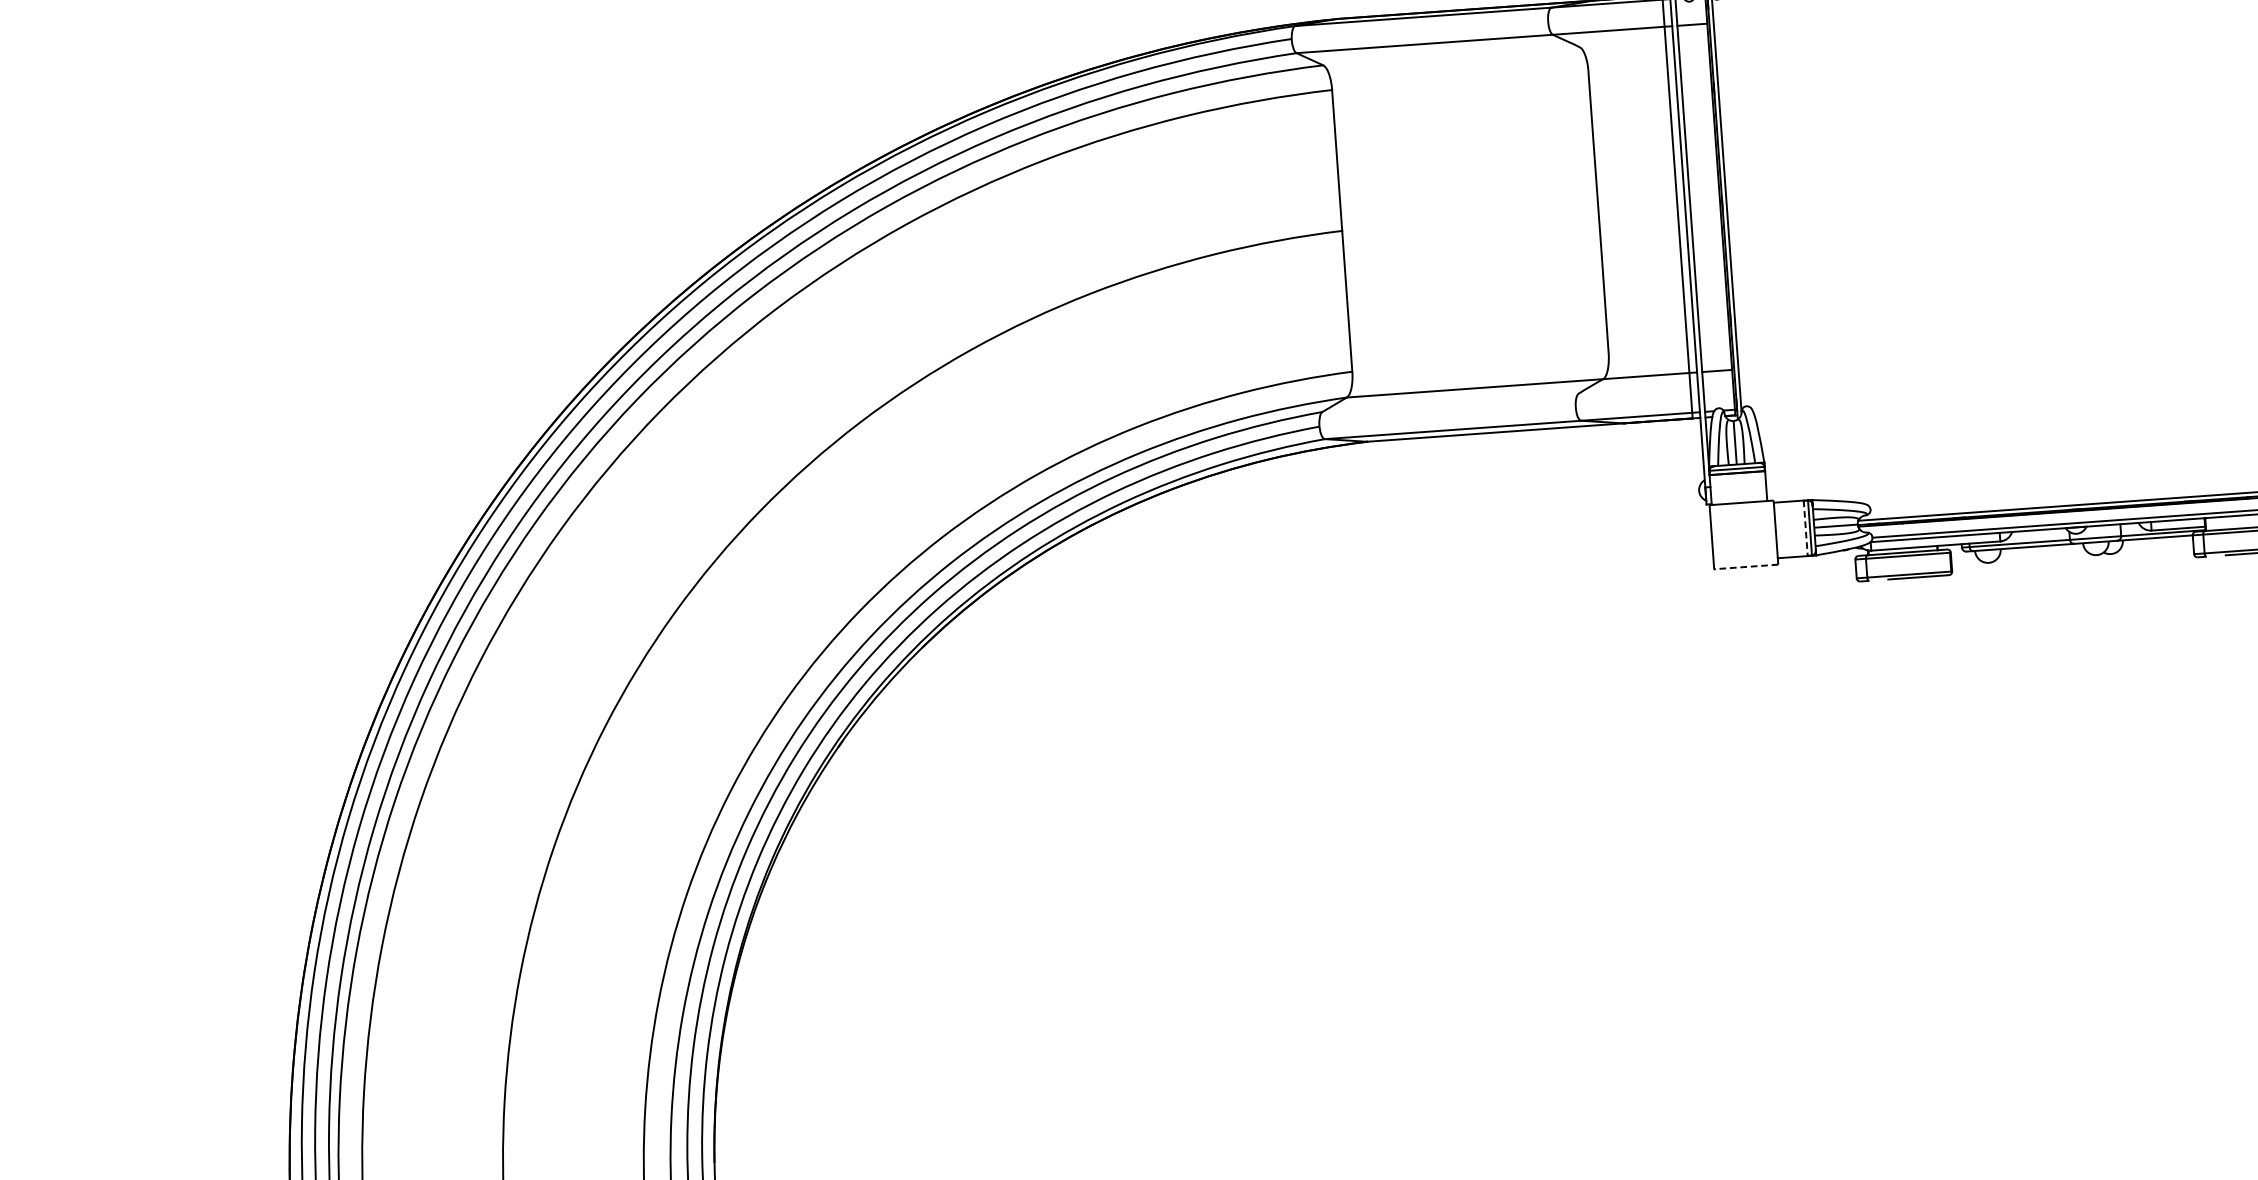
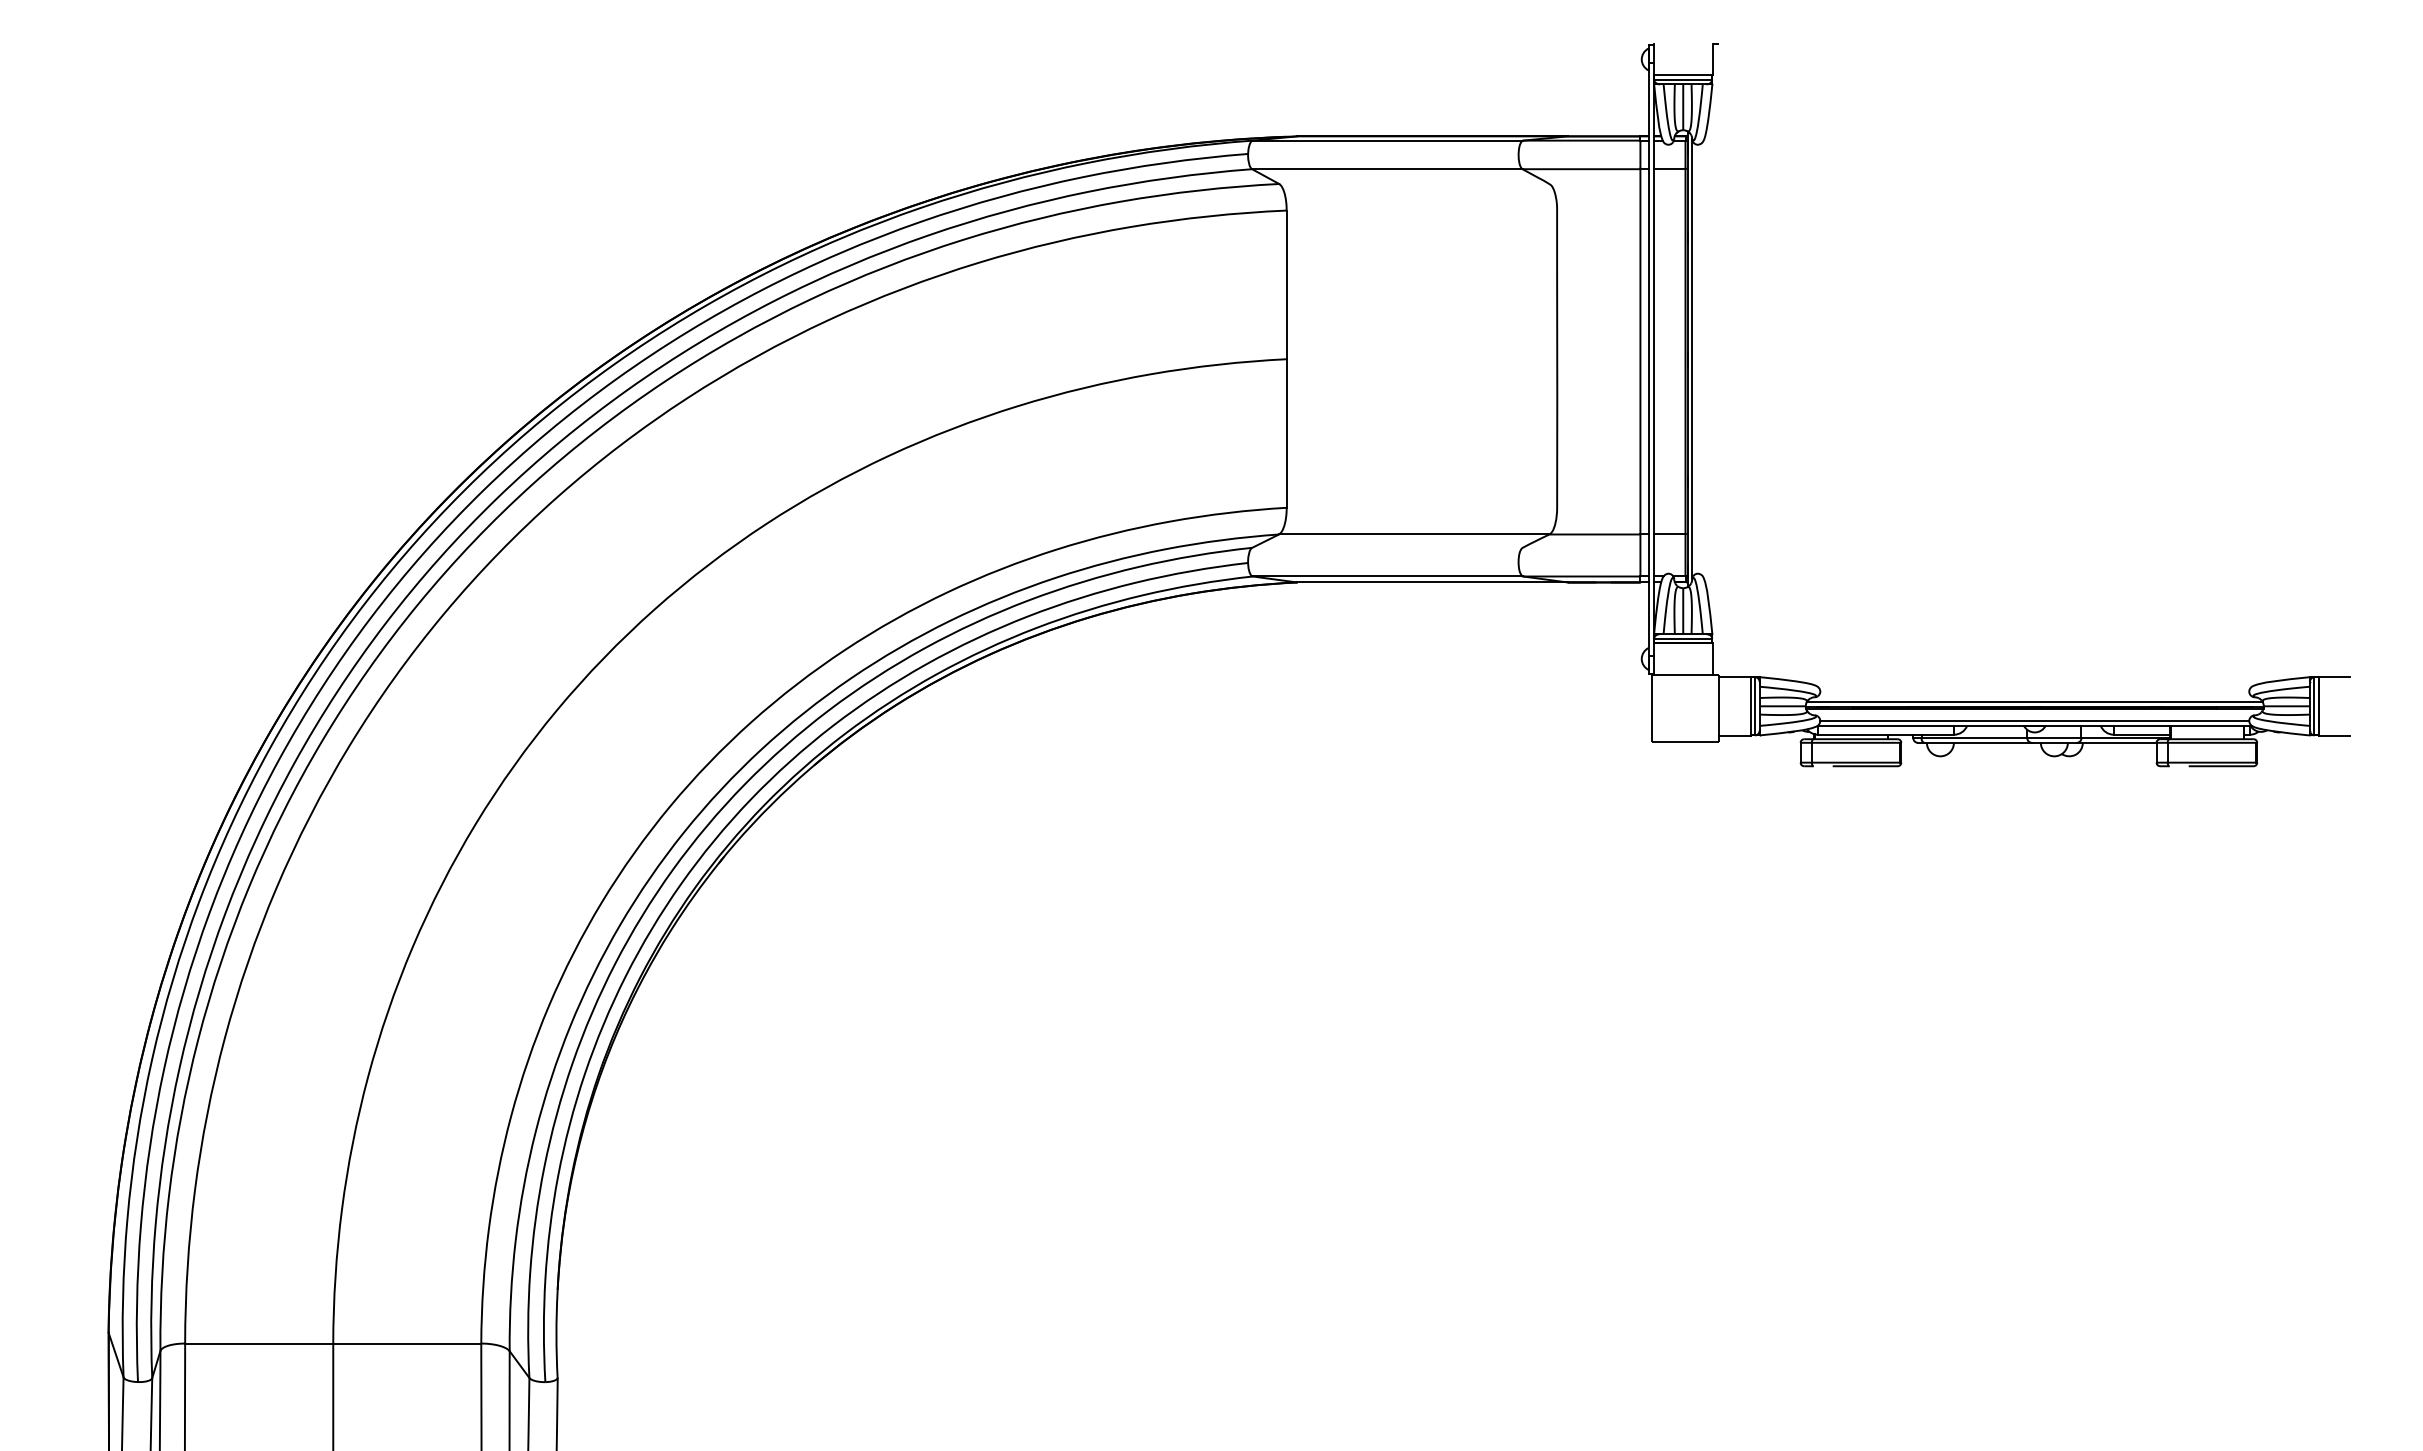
line: (1805, 528) -> (1750, 706), dashed -> solid
line: (1745, 567) -> (1684, 742), dashed -> solid

